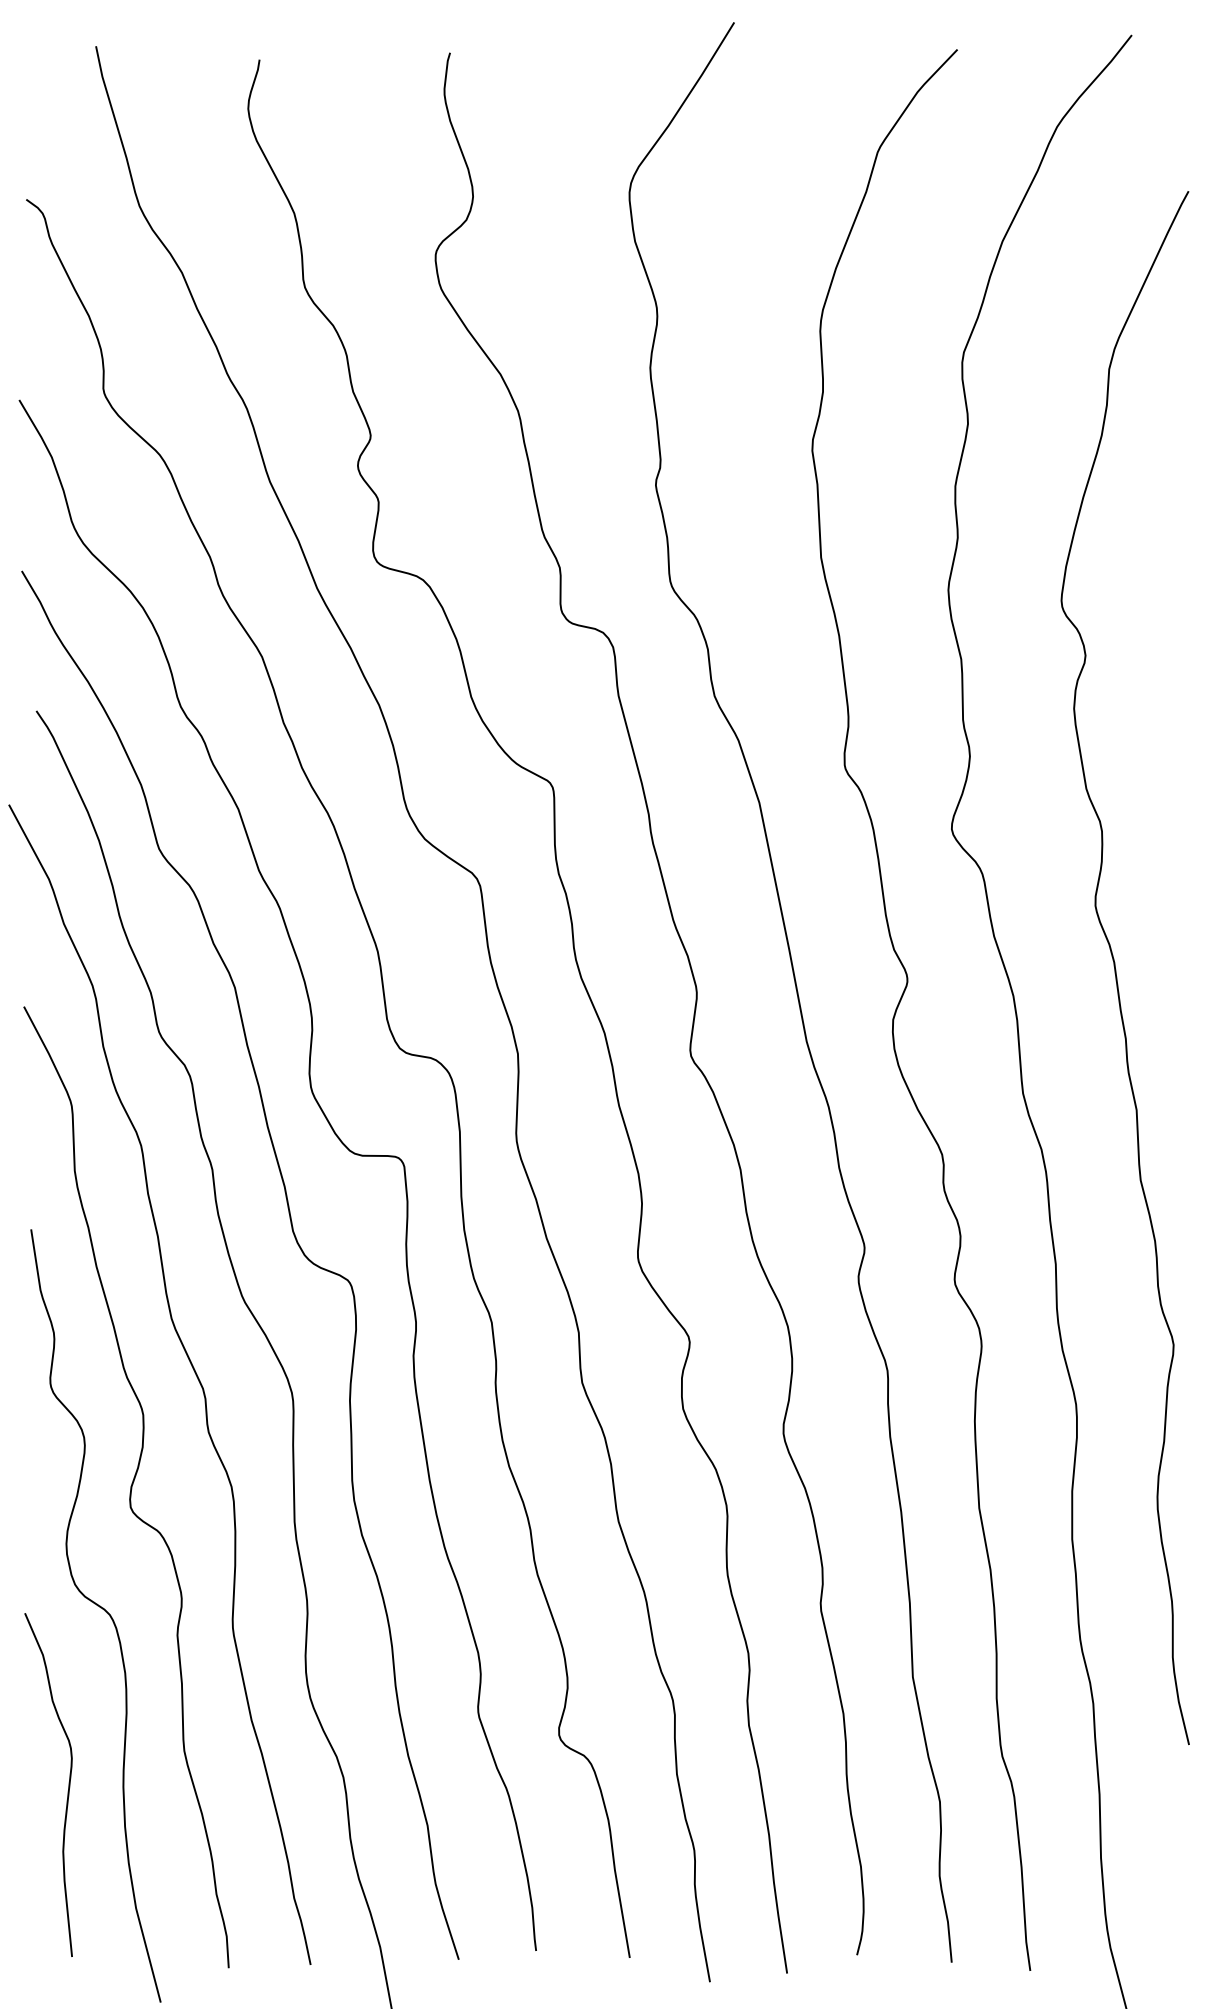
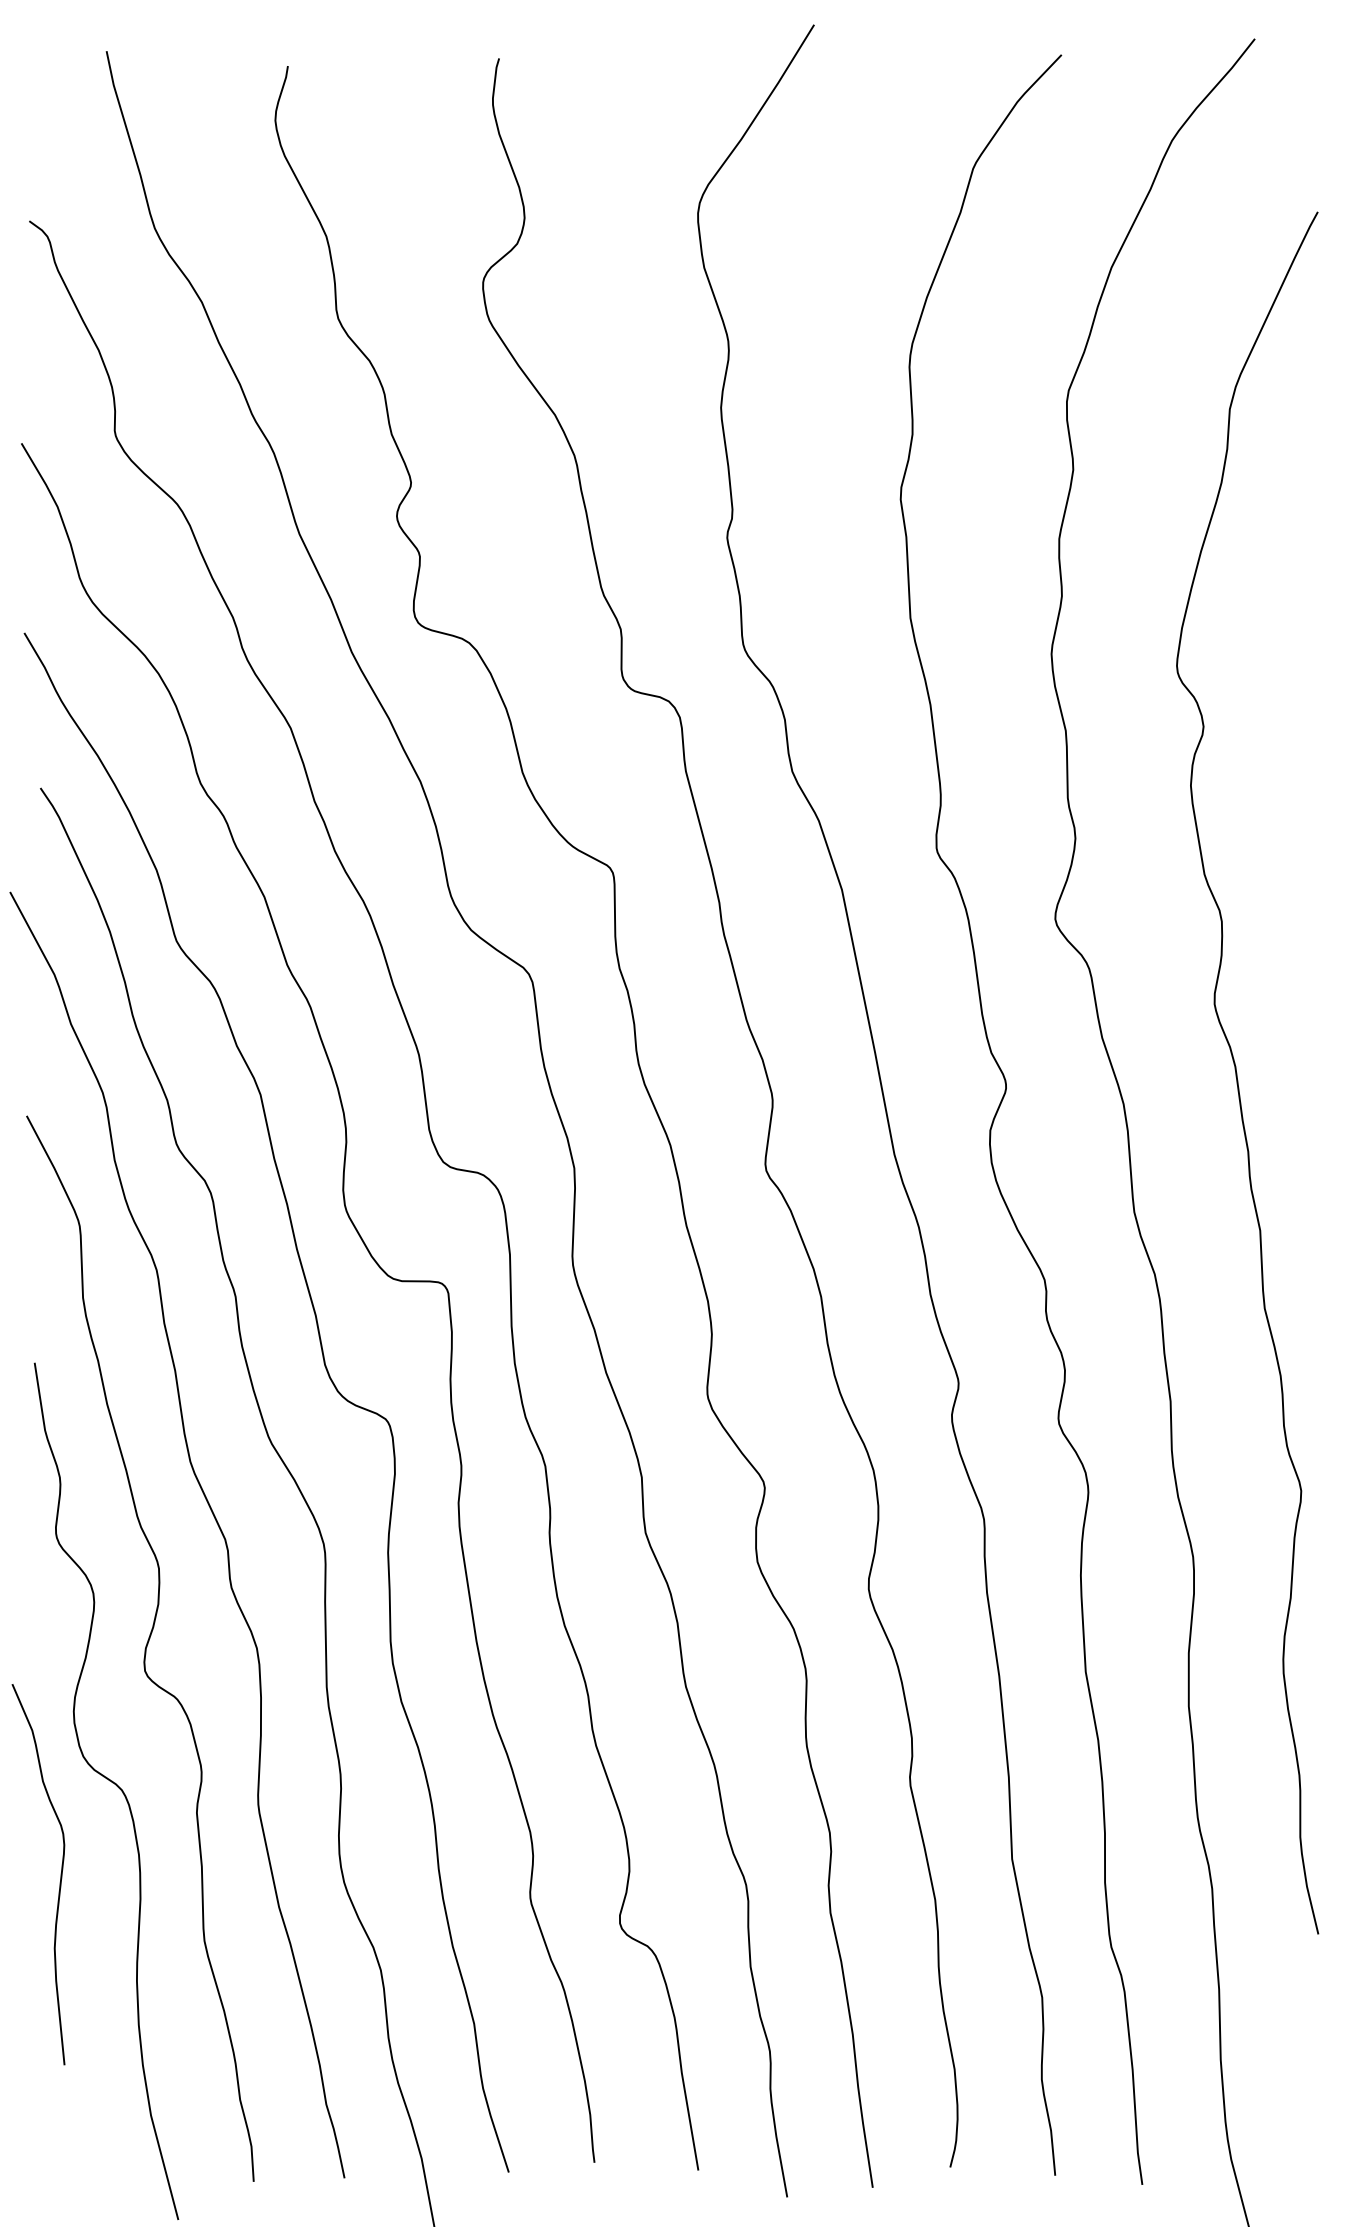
curve: (68, 1784) -> (60, 1873), moved

